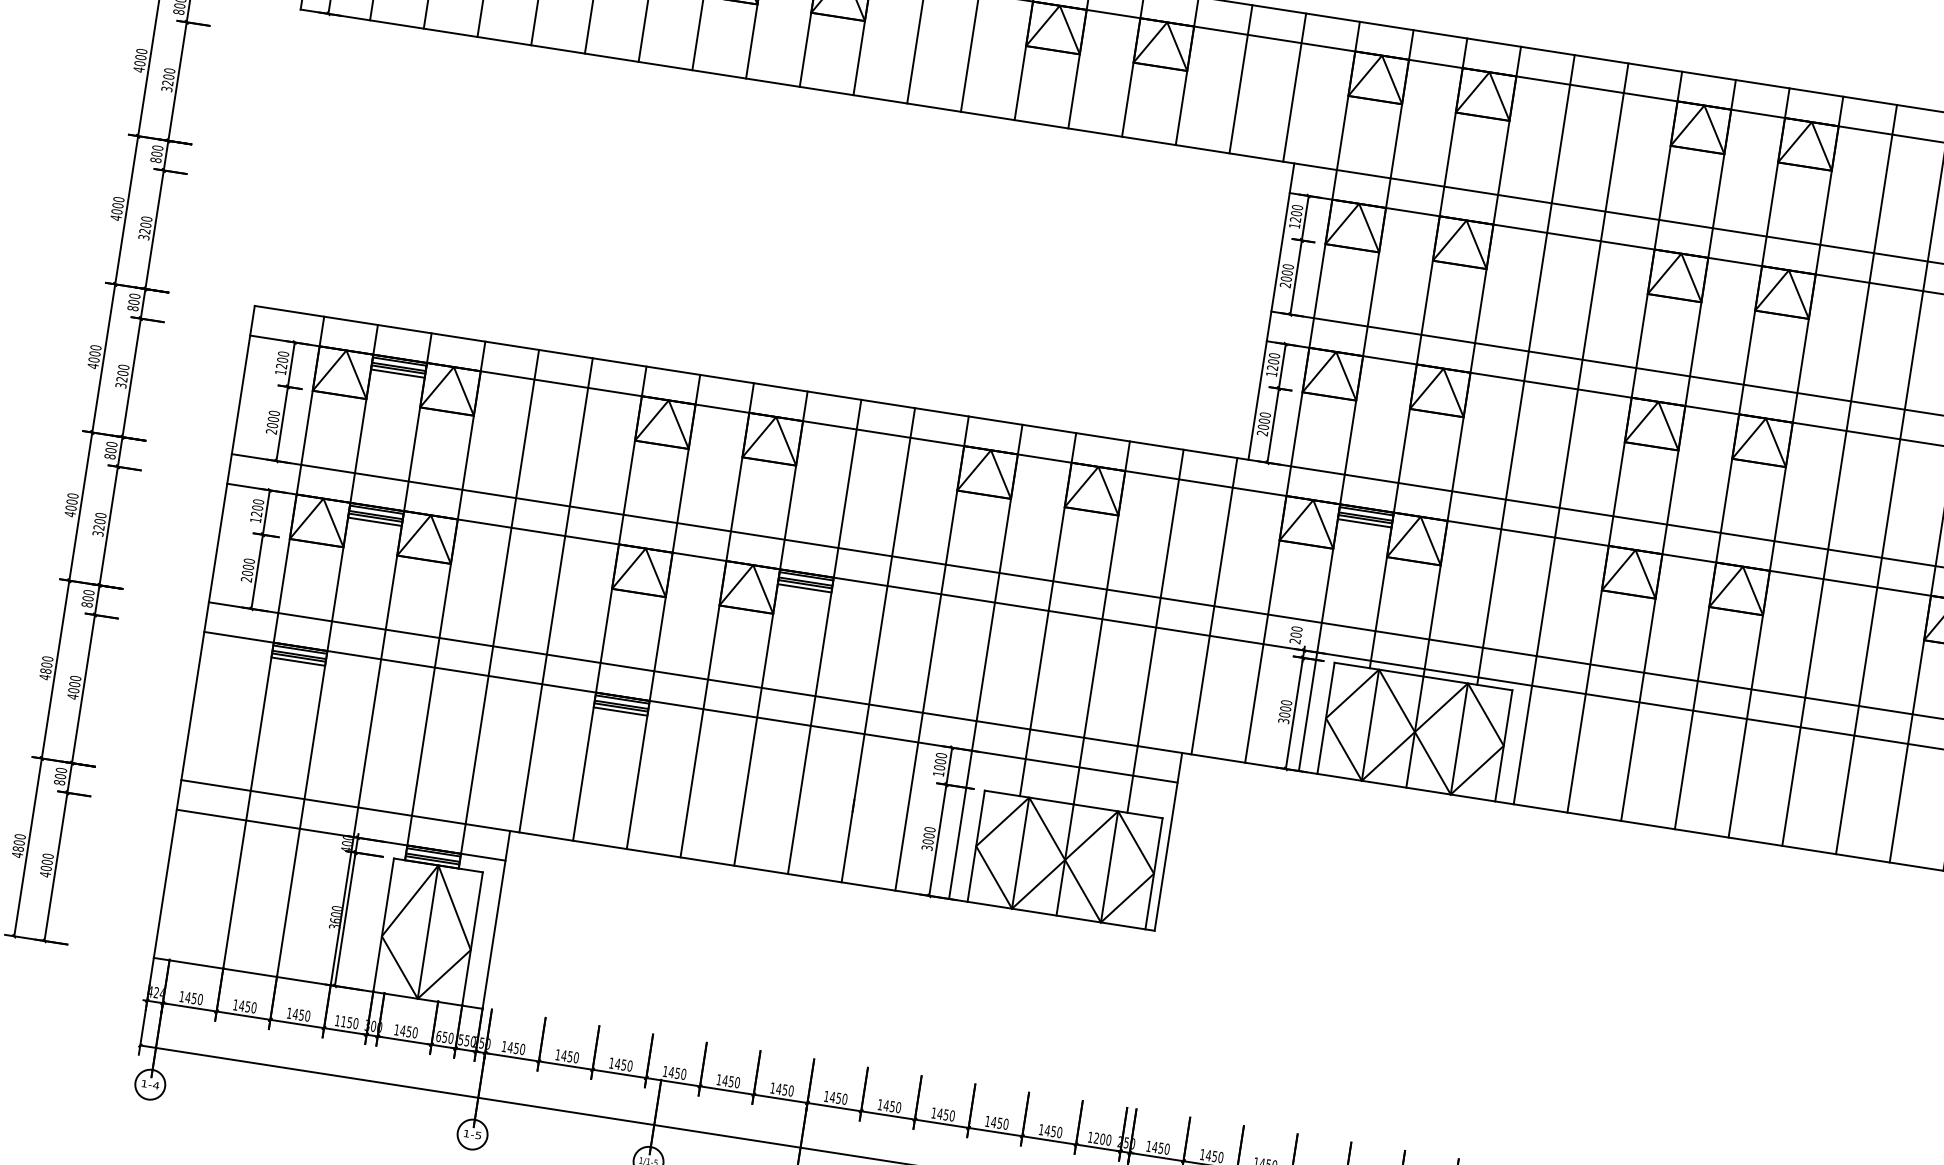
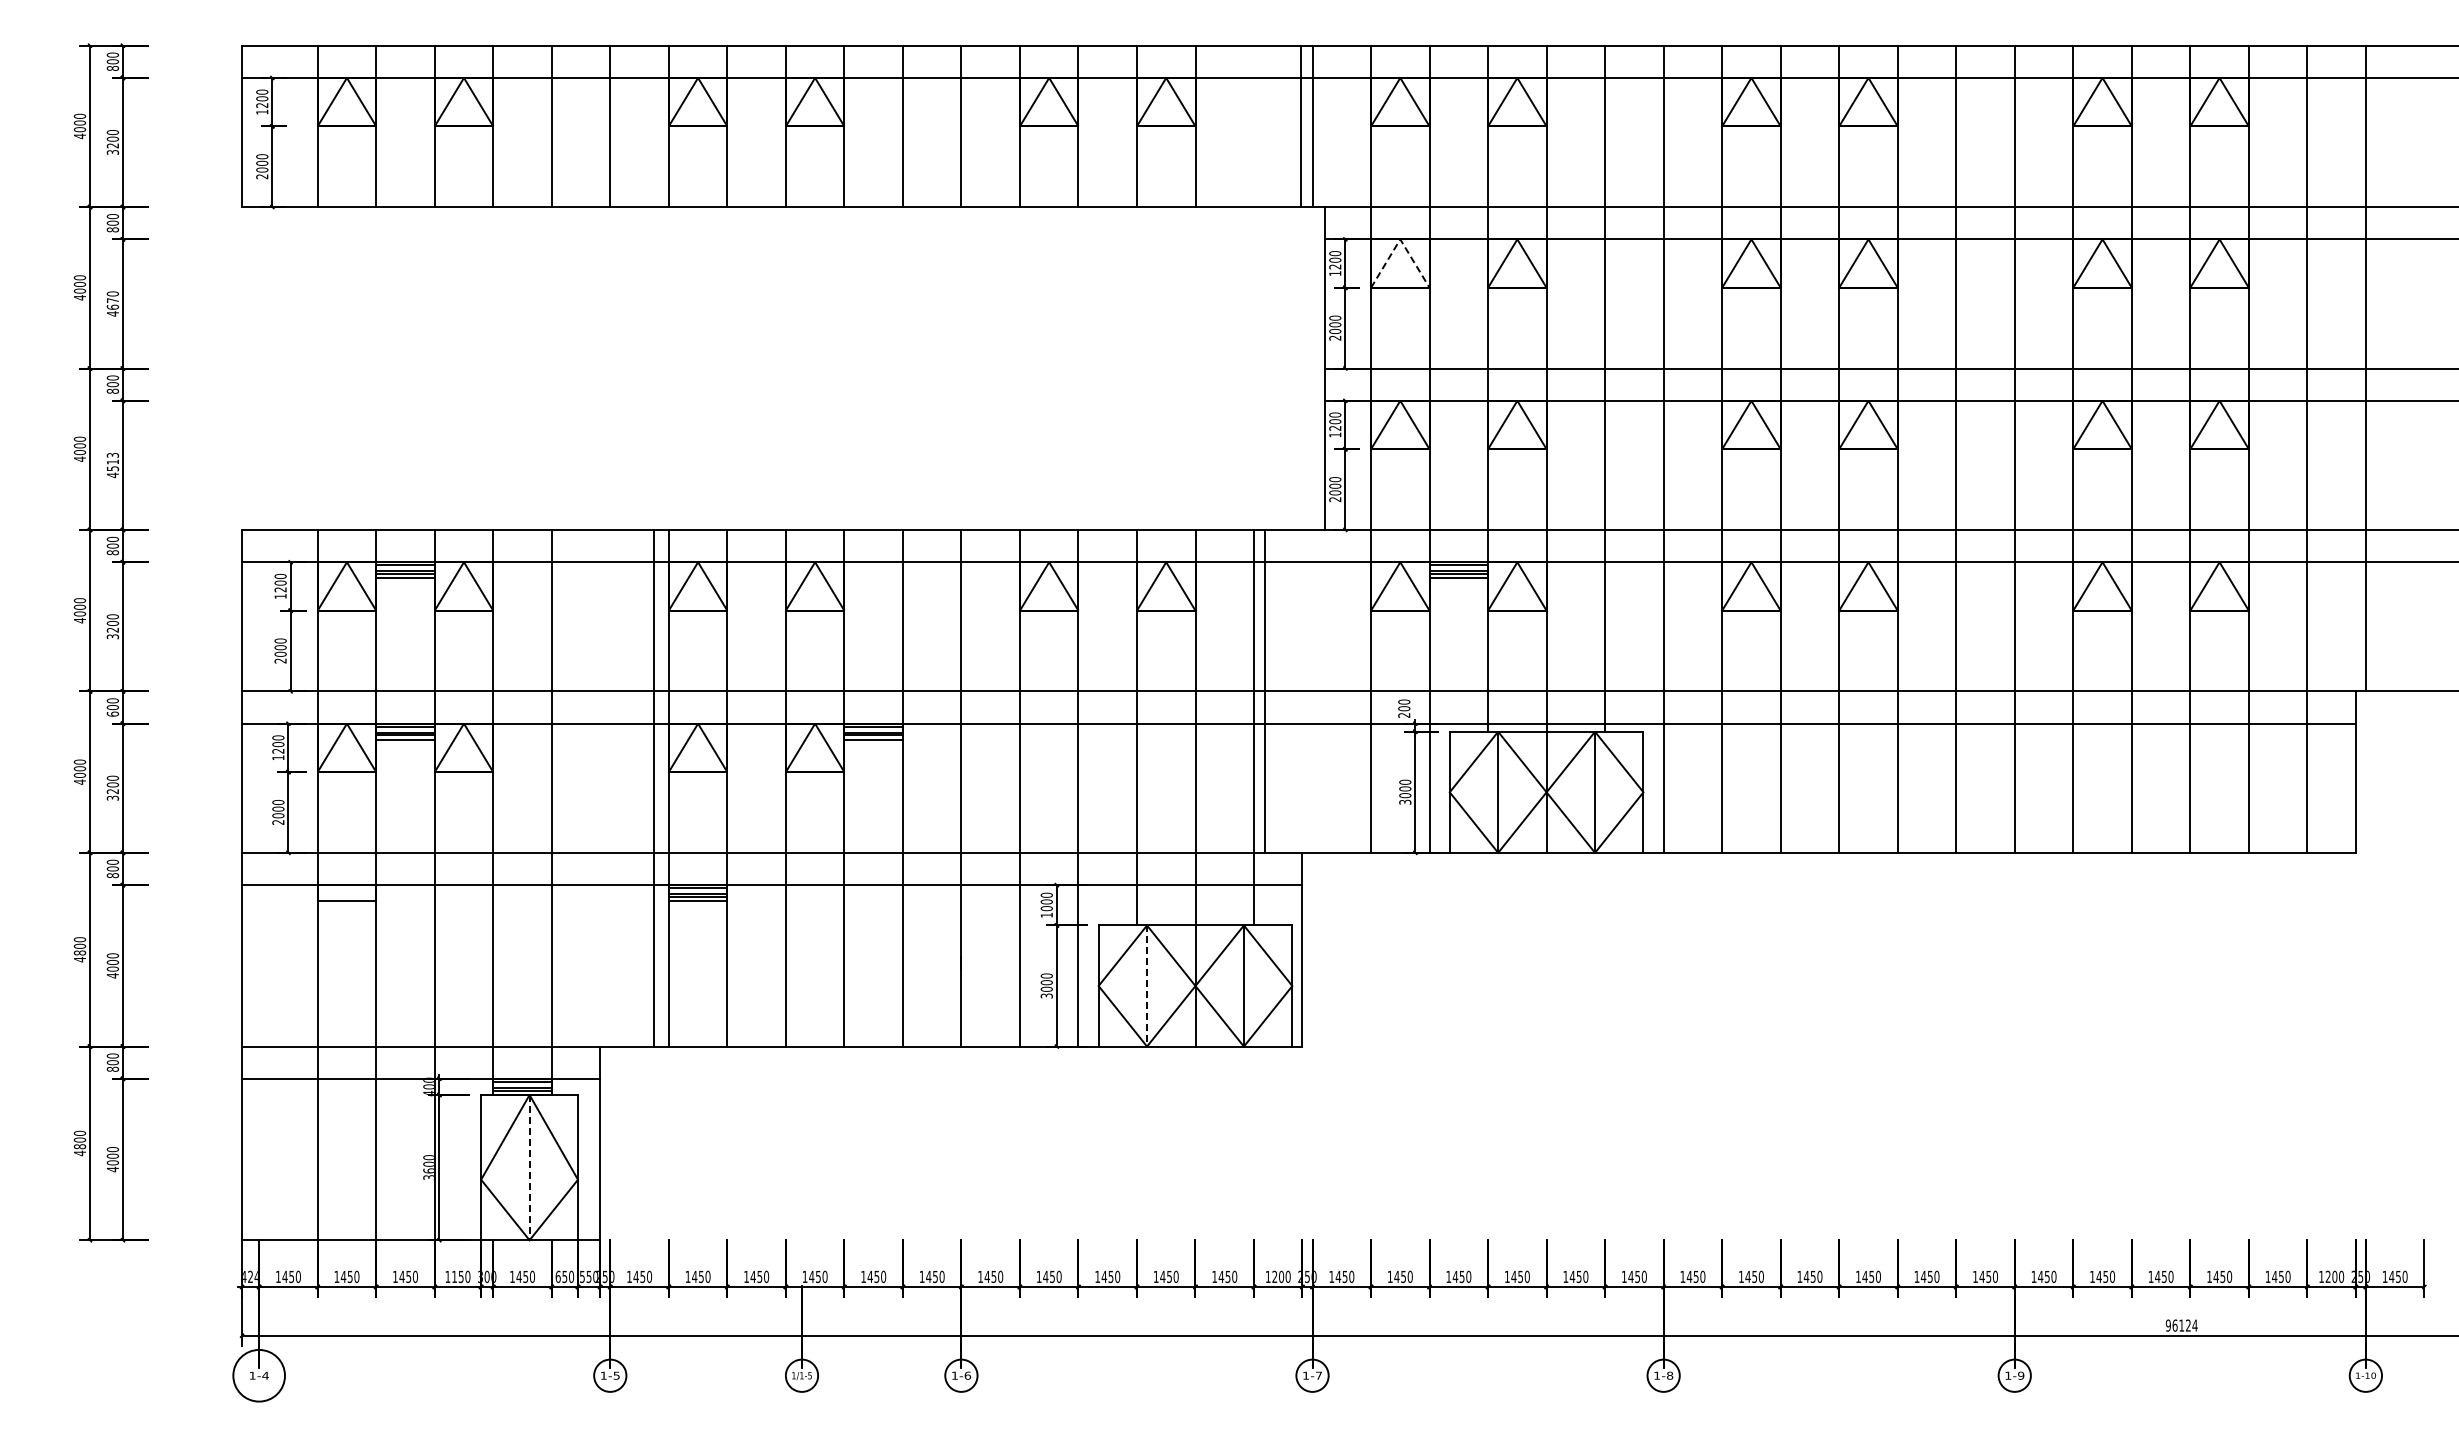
line: (1241, 79) -> (1301, 126), moved
text: (167, 83) -> (112, 307), 3200 -> 4670
line: (1359, 203) -> (1400, 239), solid -> dashed
text: (145, 228) -> (112, 465), 3200 -> 4513
text: (109, 455) -> (112, 713), 800 -> 600
line: (556, 594) -> (654, 787), moved
line: (1214, 605) -> (1264, 690), moved
hatch: (299, 651) -> (346, 890), removed
line: (1020, 853) -> (1147, 986), solid -> dashed
line: (428, 931) -> (529, 1167), solid -> dashed
circle: (150, 1084) -> (259, 1375), size x1.6

